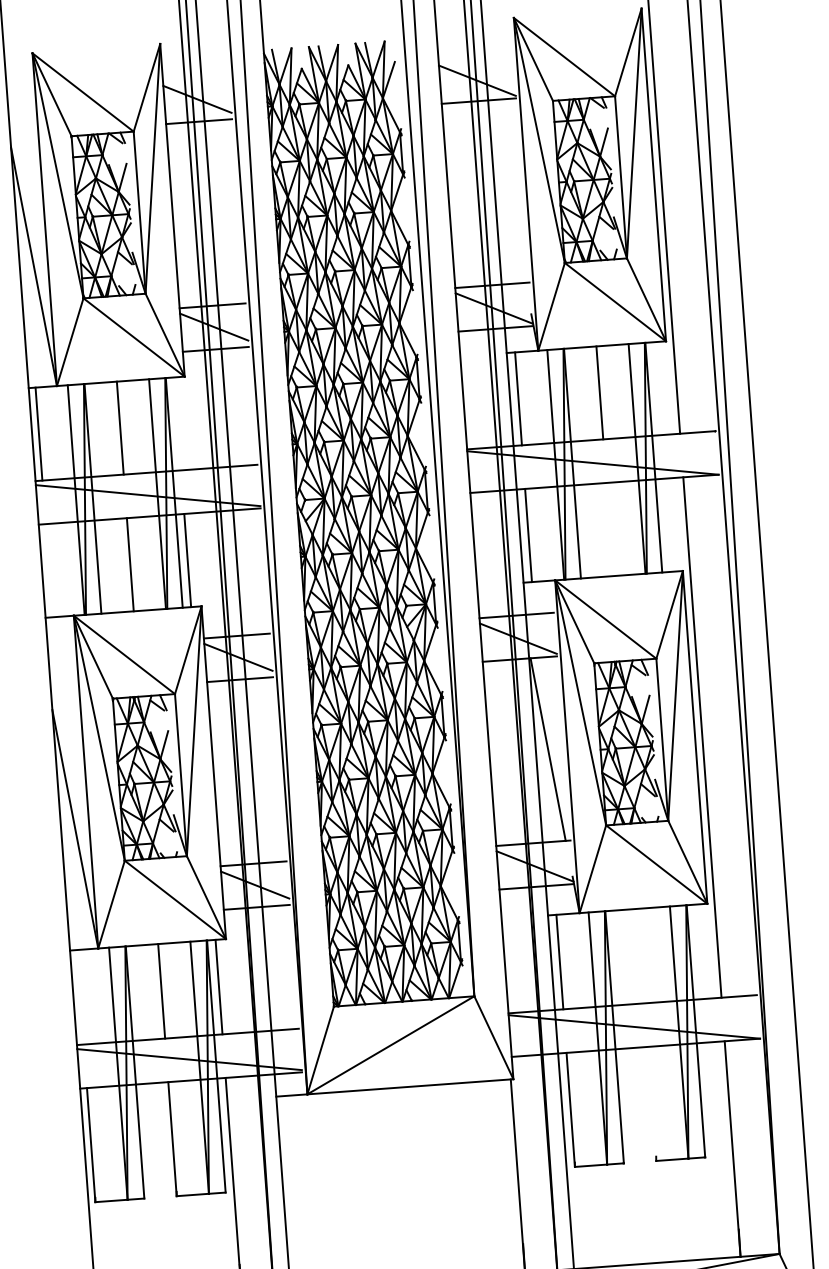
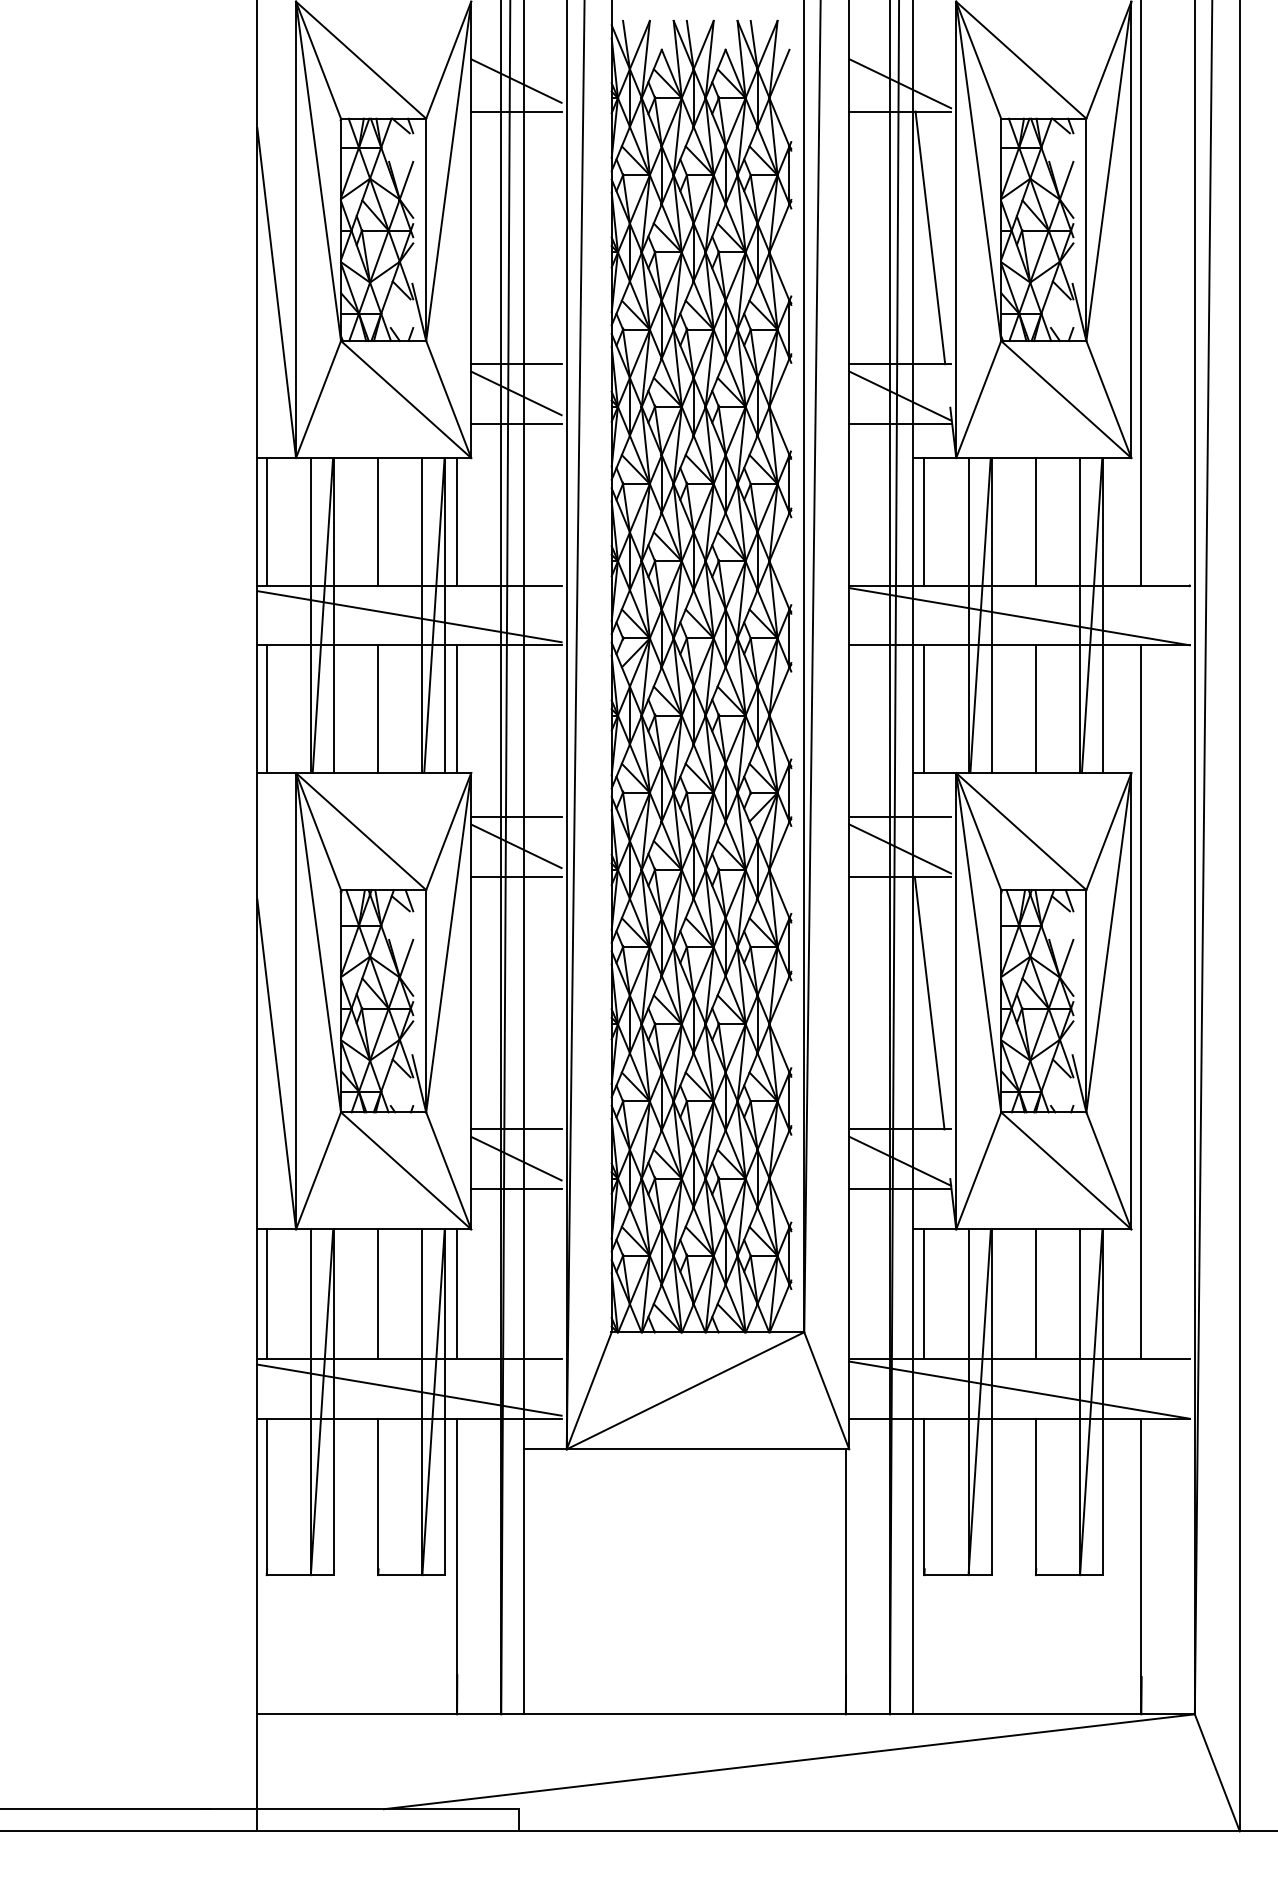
line: (507, 191) -> (930, 237), added
line: (177, 423) -> (456, 521), added
line: (609, 529) -> (1035, 709), added
line: (48, 570) -> (266, 709), added
line: (640, 956) -> (1035, 1294), added
line: (80, 997) -> (266, 1294), added
line: (651, 1103) -> (1035, 1496), added

